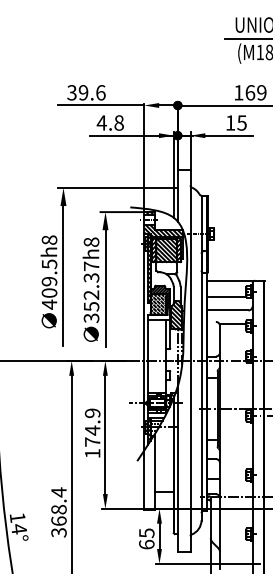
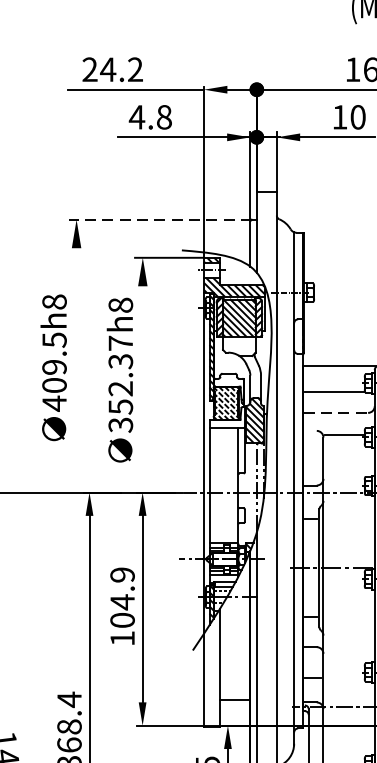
text: (86, 92) -> (112, 69), 39.6 -> 24.2
text: (241, 122) -> (357, 116), 15 -> 10
line: (116, 187) -> (160, 218), solid -> dashed
line: (63, 273) -> (76, 354), removed
line: (105, 285) -> (142, 373), removed
hatch: (159, 293) -> (227, 386), removed
line: (228, 310) -> (336, 412), solid -> dashed
text: (92, 441) -> (122, 619), 174.9 -> 104.9

